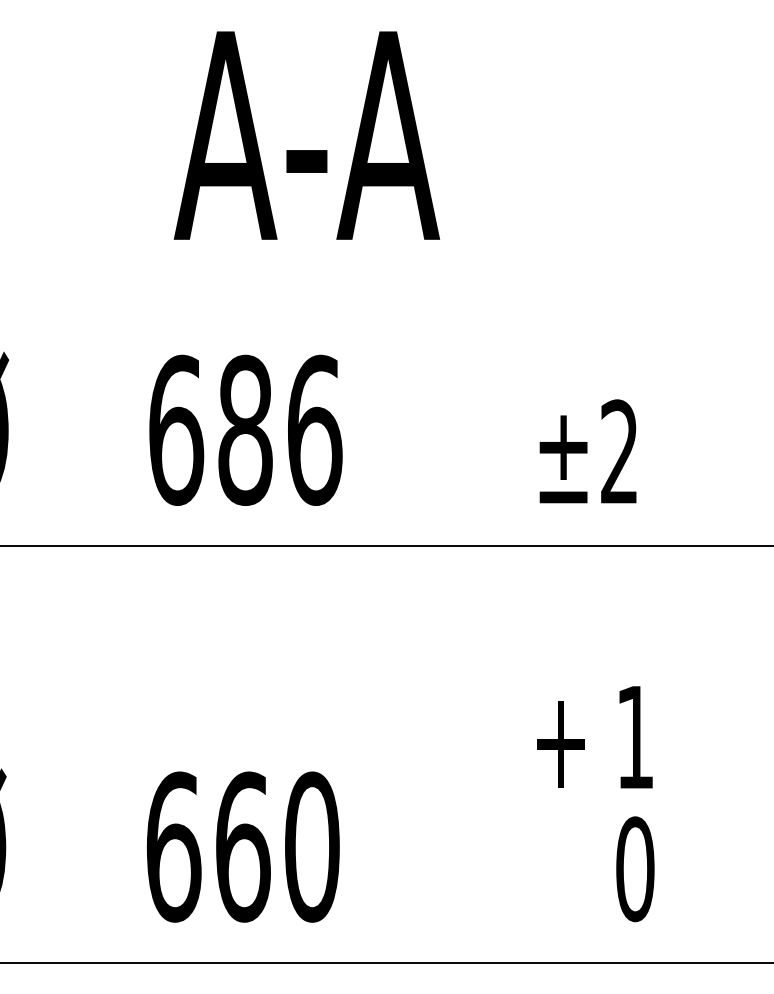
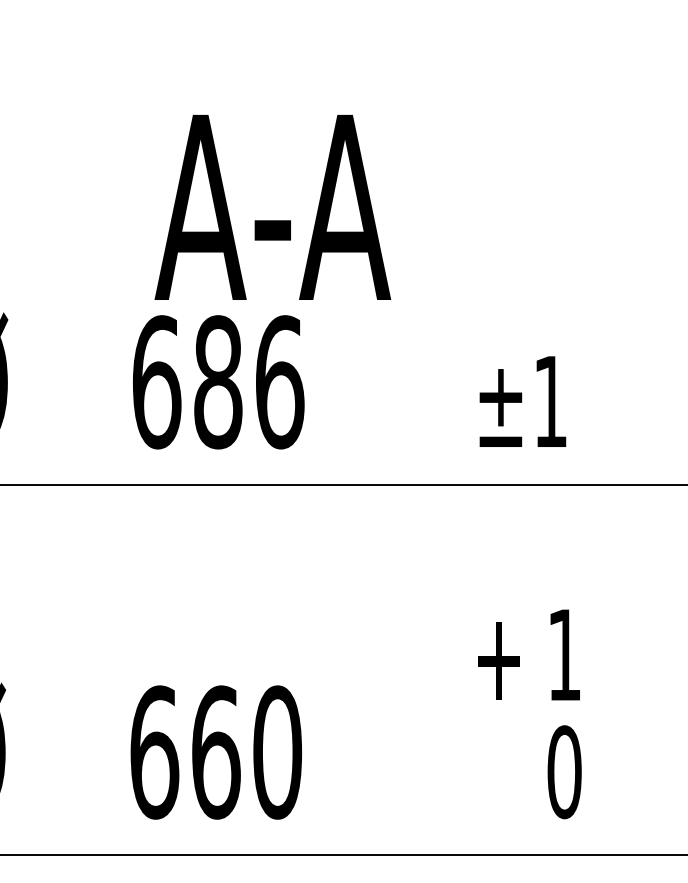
text: (306, 135) -> (272, 207), moved
text: (619, 450) -> (550, 400), ±2 -> ±1

